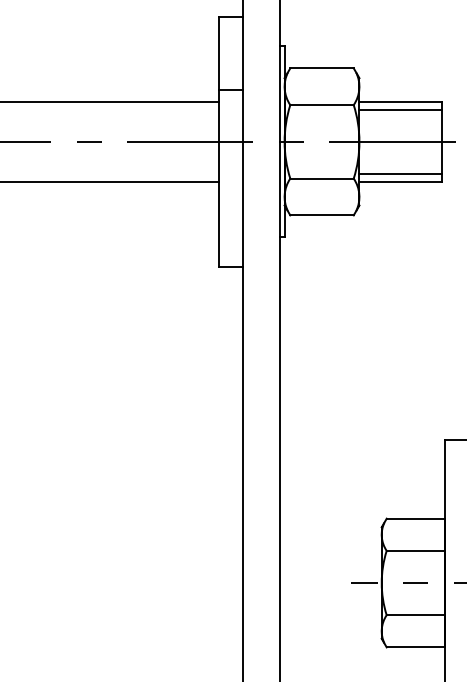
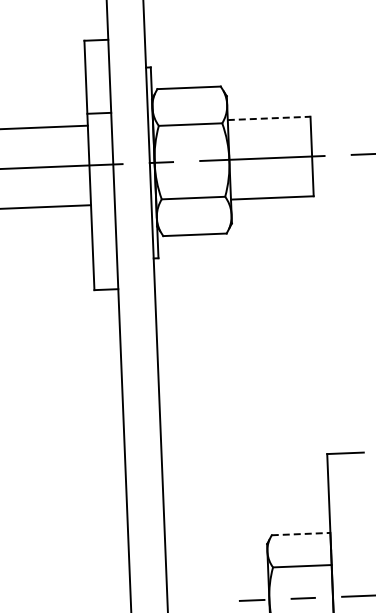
line: (401, 102) -> (269, 118), solid -> dashed
line: (400, 110) -> (269, 126), removed
line: (400, 173) -> (271, 189), removed
line: (416, 518) -> (301, 533), solid -> dashed

